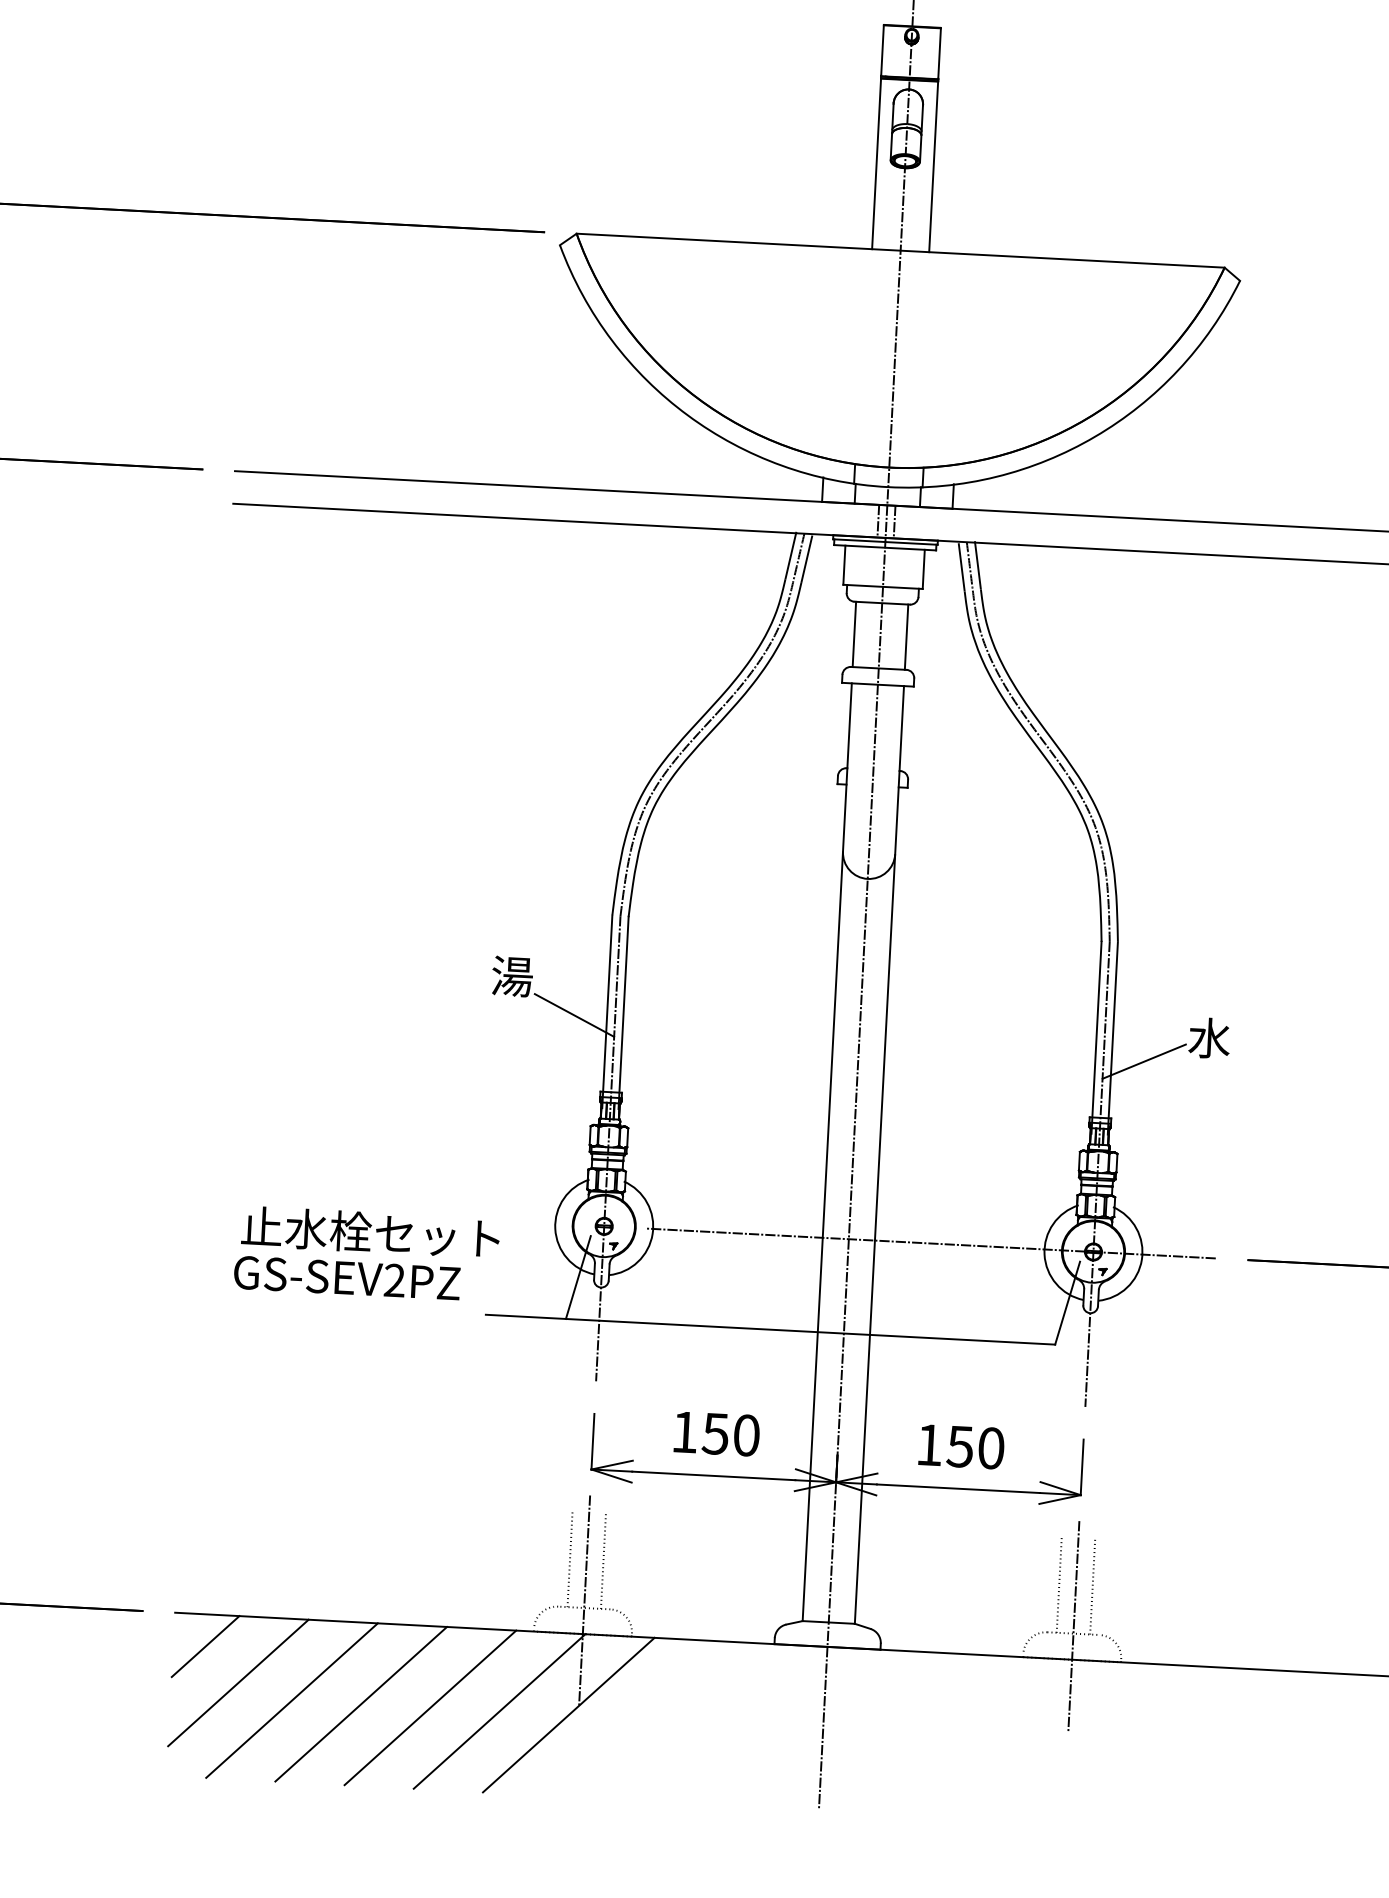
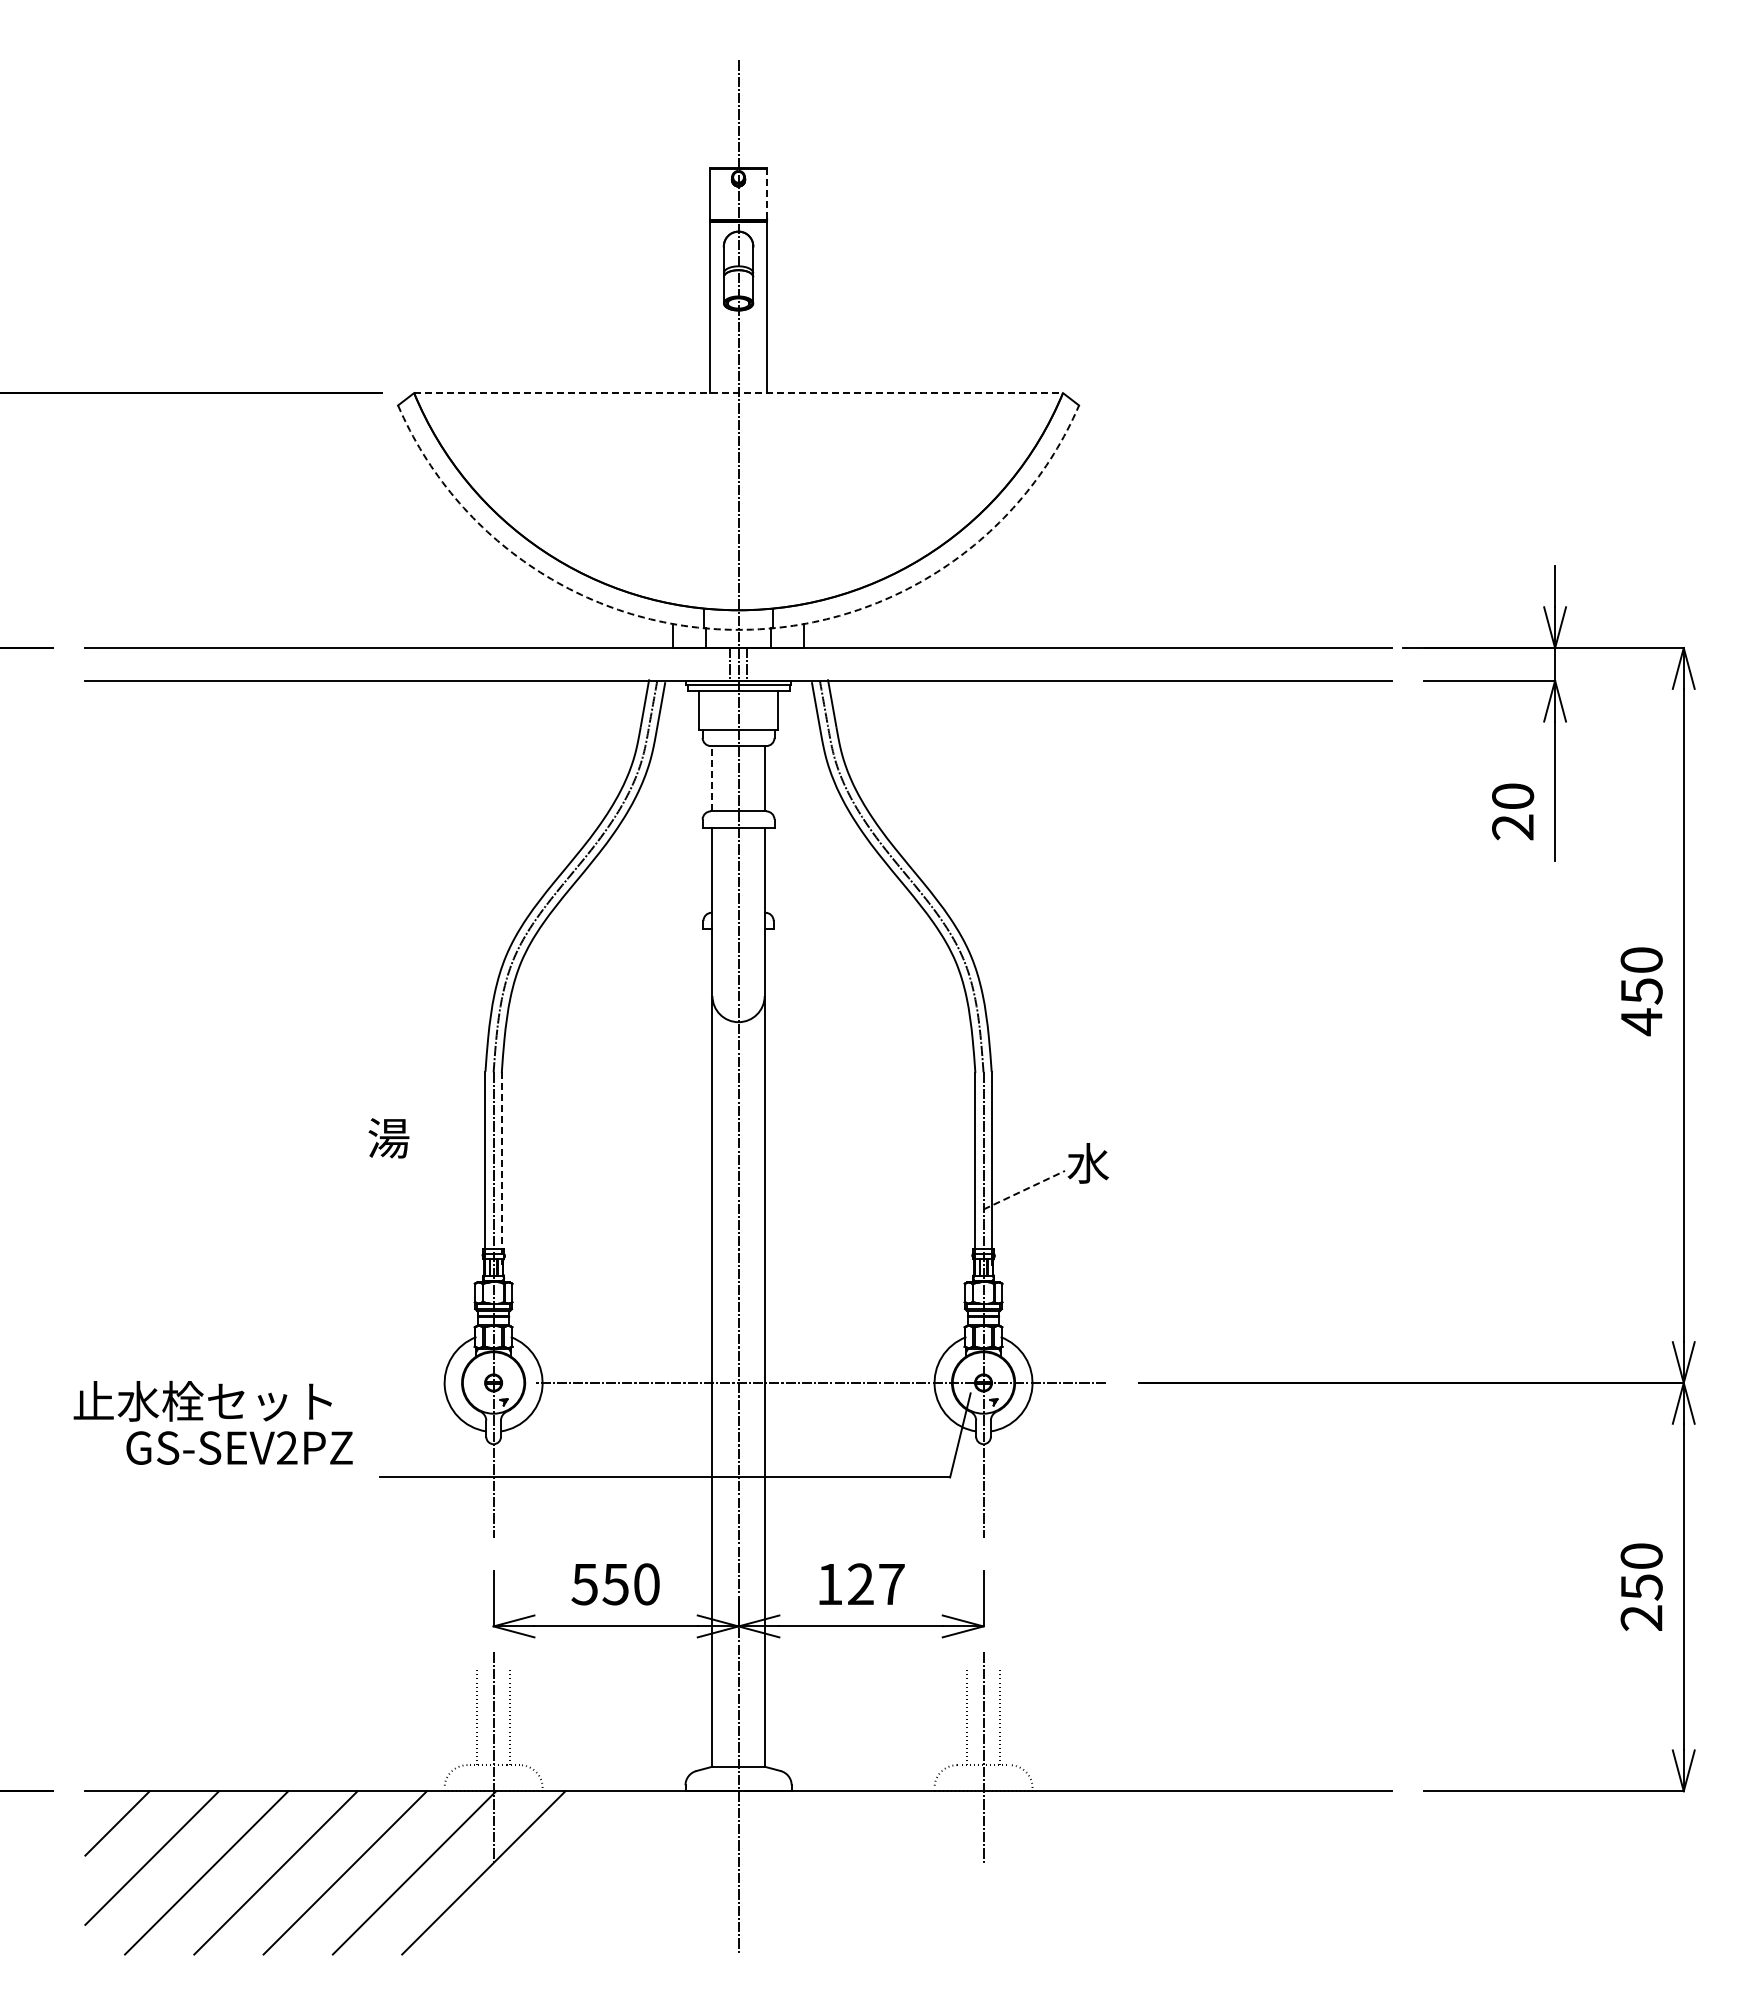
line: (939, 52) -> (767, 193), solid -> dashed
line: (901, 251) -> (739, 393), solid -> dashed
arc: (888, 486) -> (738, 629), solid -> dashed
line: (854, 634) -> (712, 778), solid -> dashed
line: (623, 1013) -> (501, 1169), solid -> dashed
line: (574, 1015) -> (452, 1173), removed
line: (1144, 1061) -> (1024, 1190), solid -> dashed
text: (370, 1231) -> (202, 1400), moved
line: (578, 1277) -> (470, 1435), removed
text: (684, 1432) -> (584, 1584), 150 -> 550
text: (975, 1447) -> (875, 1584), 150 -> 127

